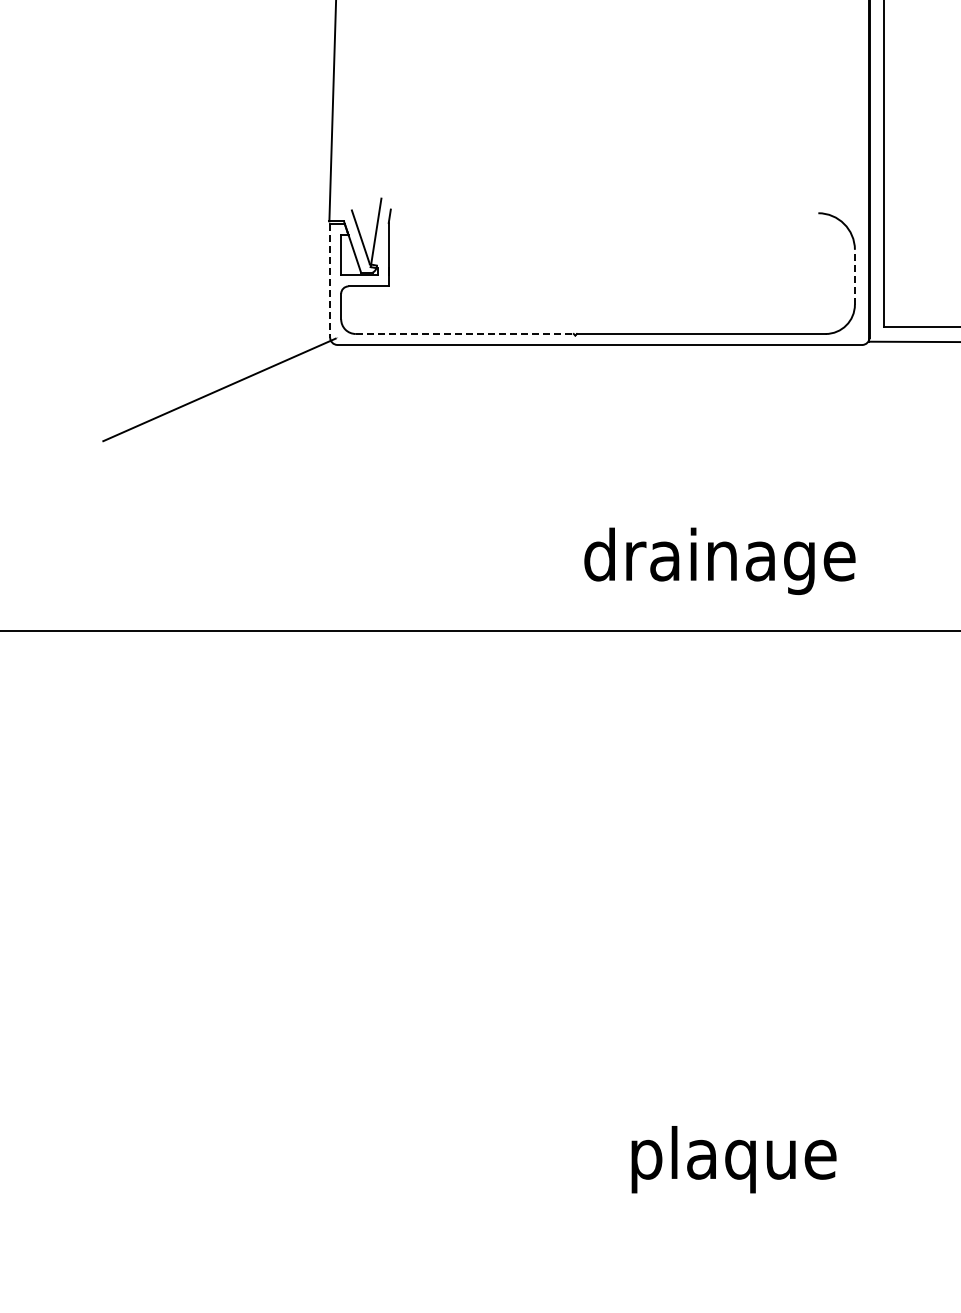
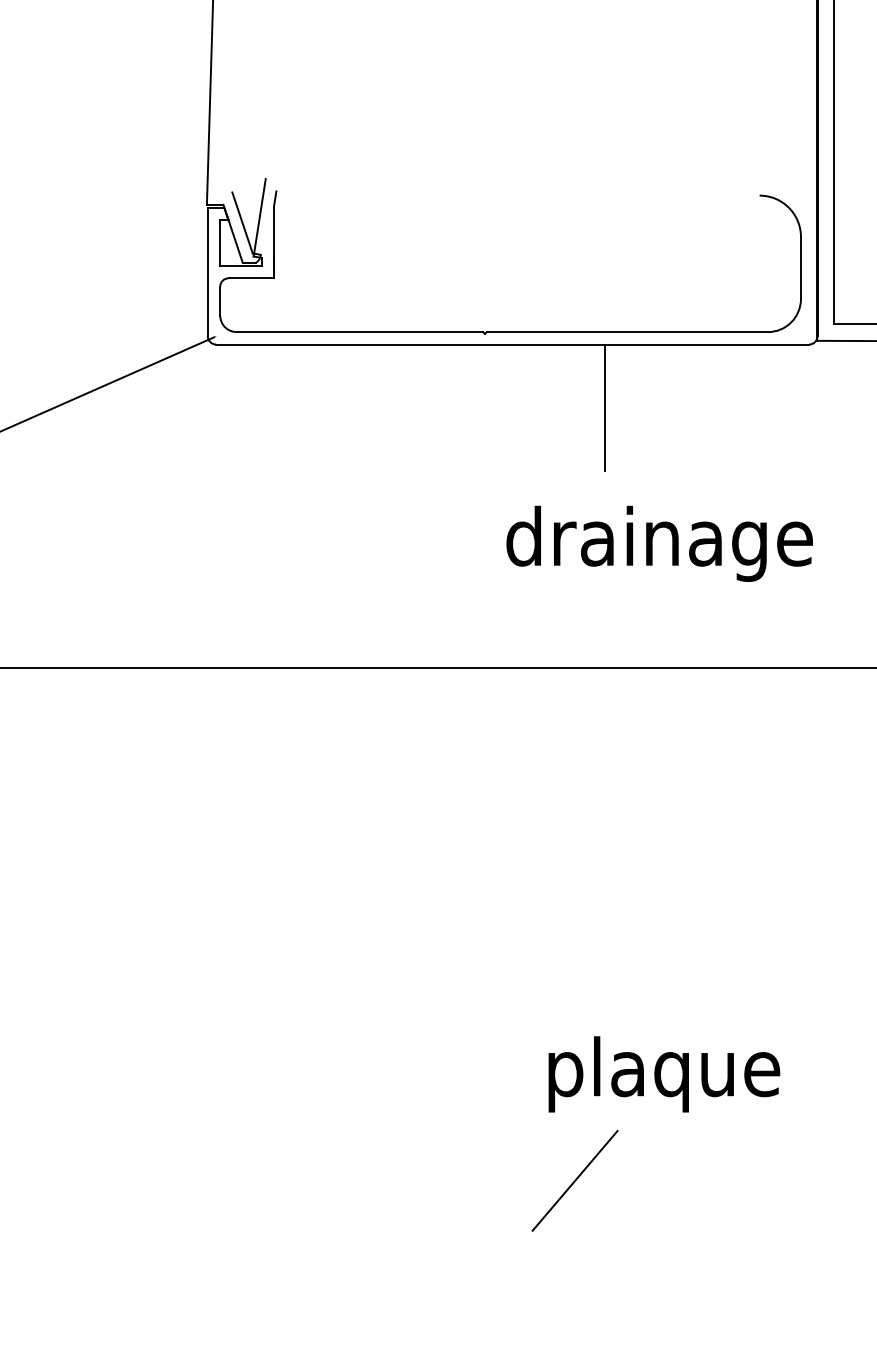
line: (854, 276) -> (800, 267), dashed -> solid
line: (330, 280) -> (208, 271), dashed -> solid
line: (464, 334) -> (359, 332), dashed -> solid
line: (681, 400) -> (604, 407), added
text: (719, 560) -> (659, 542), moved
line: (654, 1084) -> (574, 1180), added
text: (733, 1159) -> (663, 1074), moved

